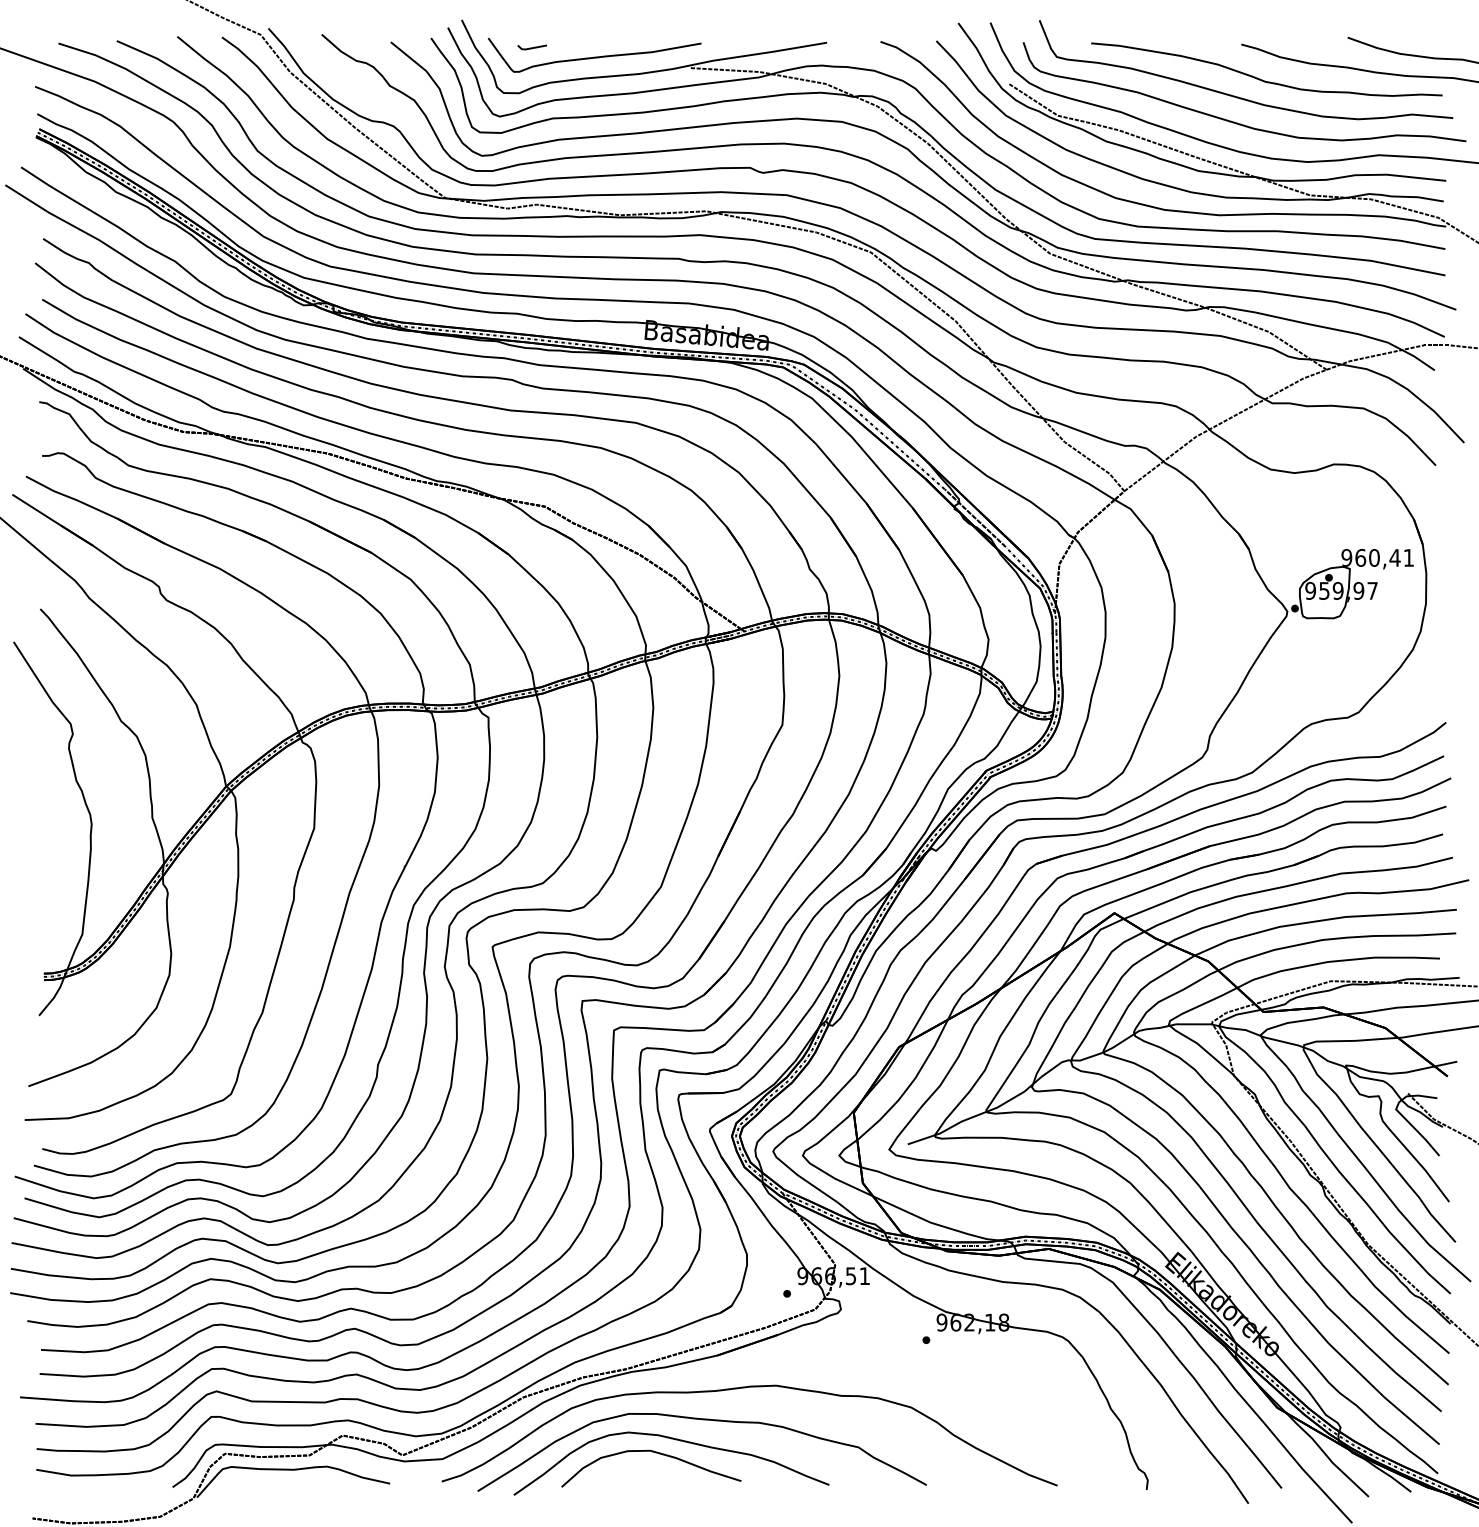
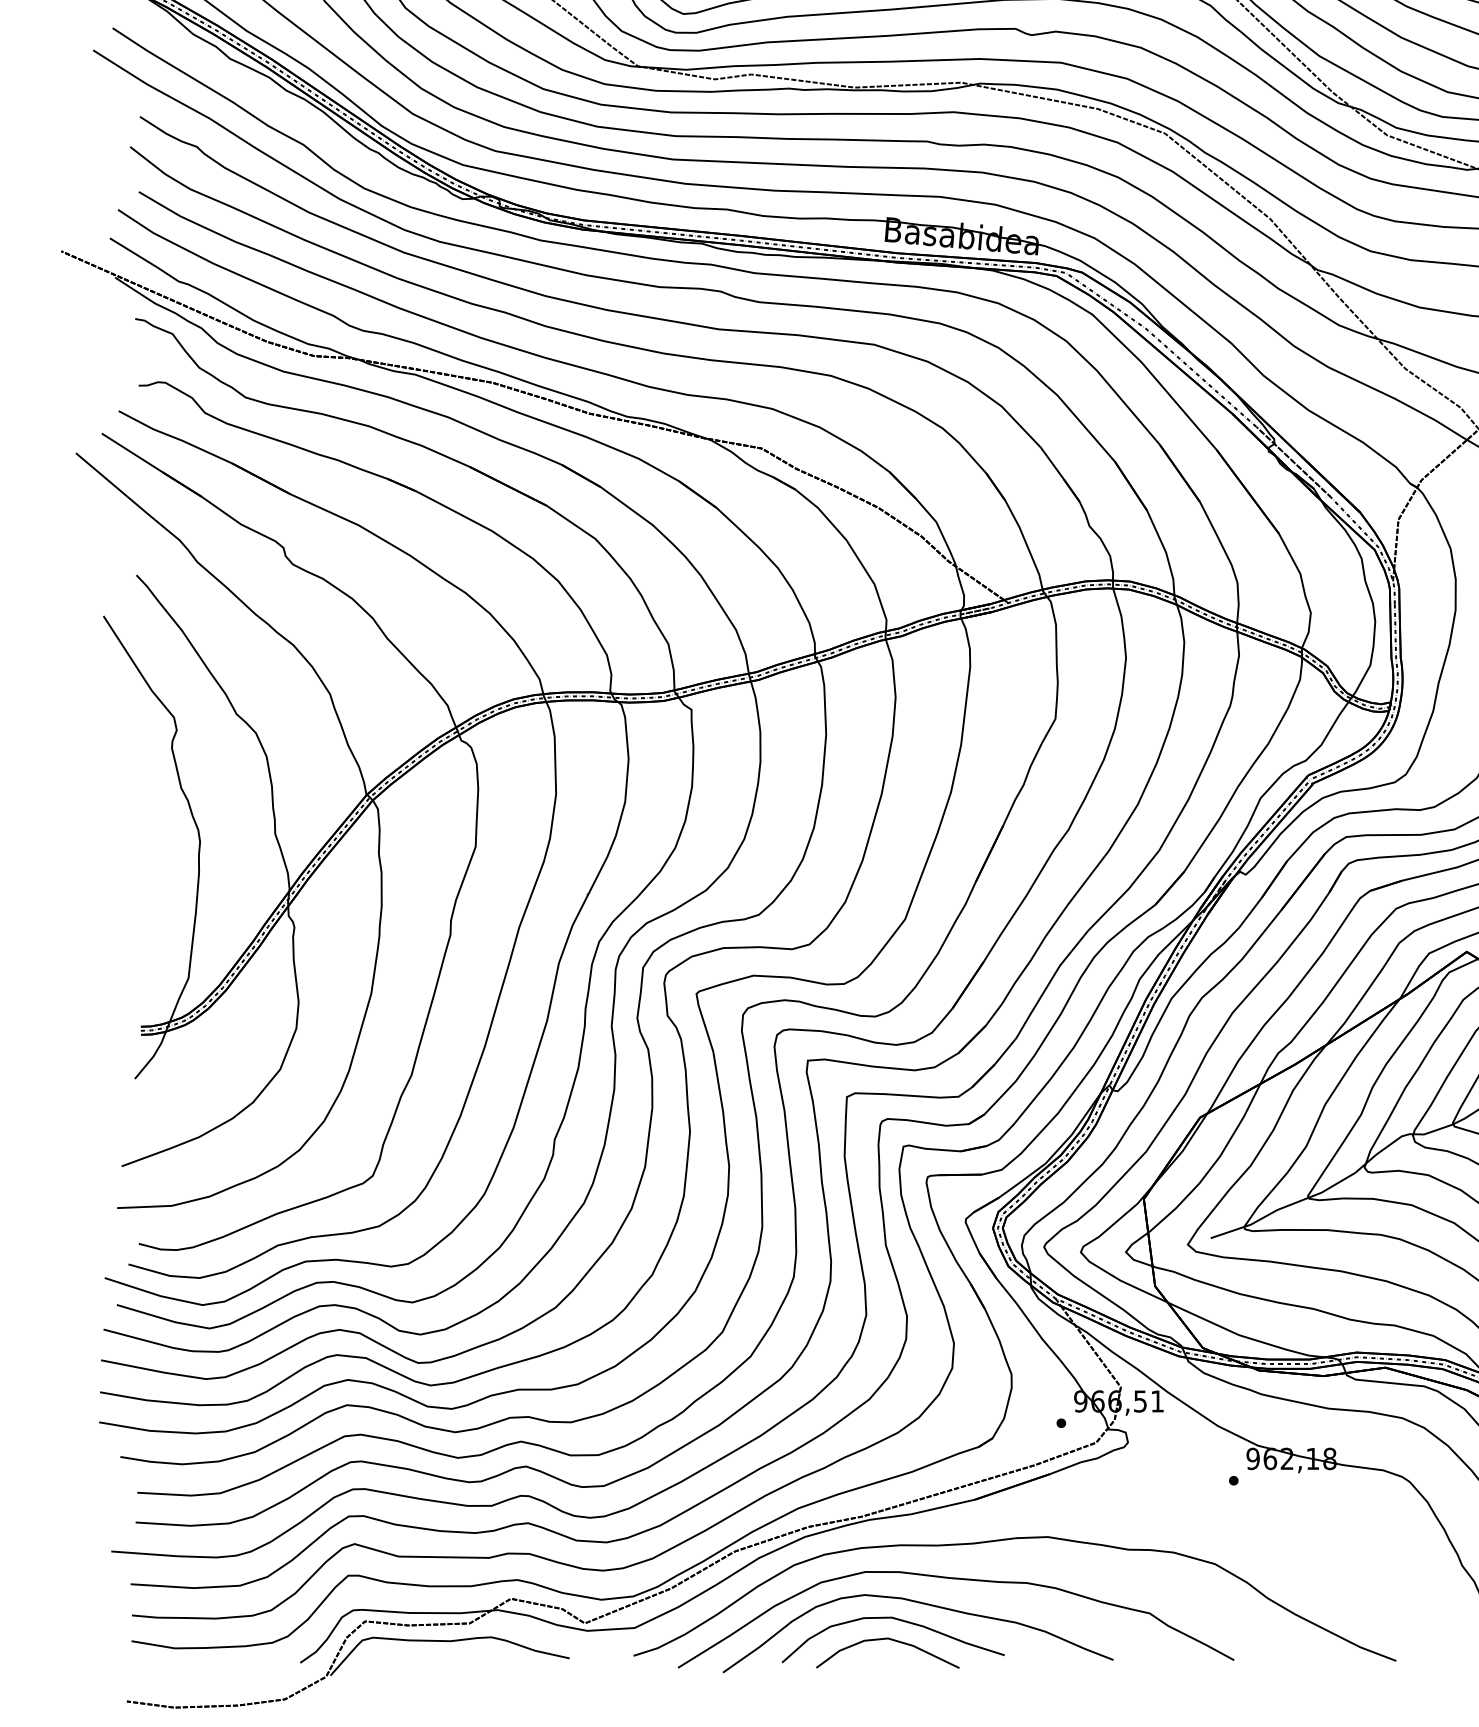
curve: (649, 1469) -> (890, 1640), added

